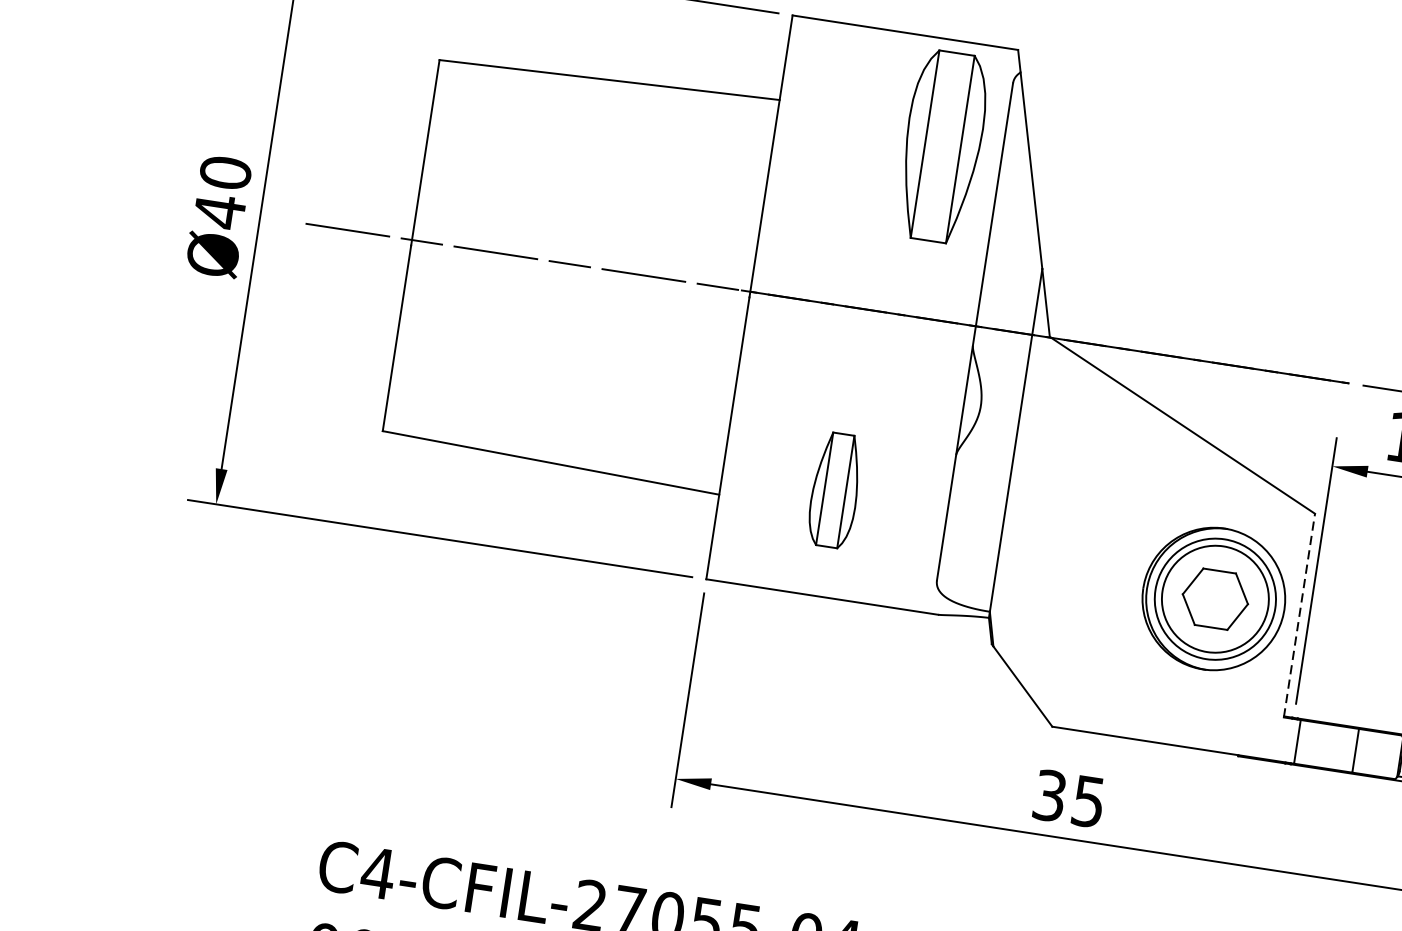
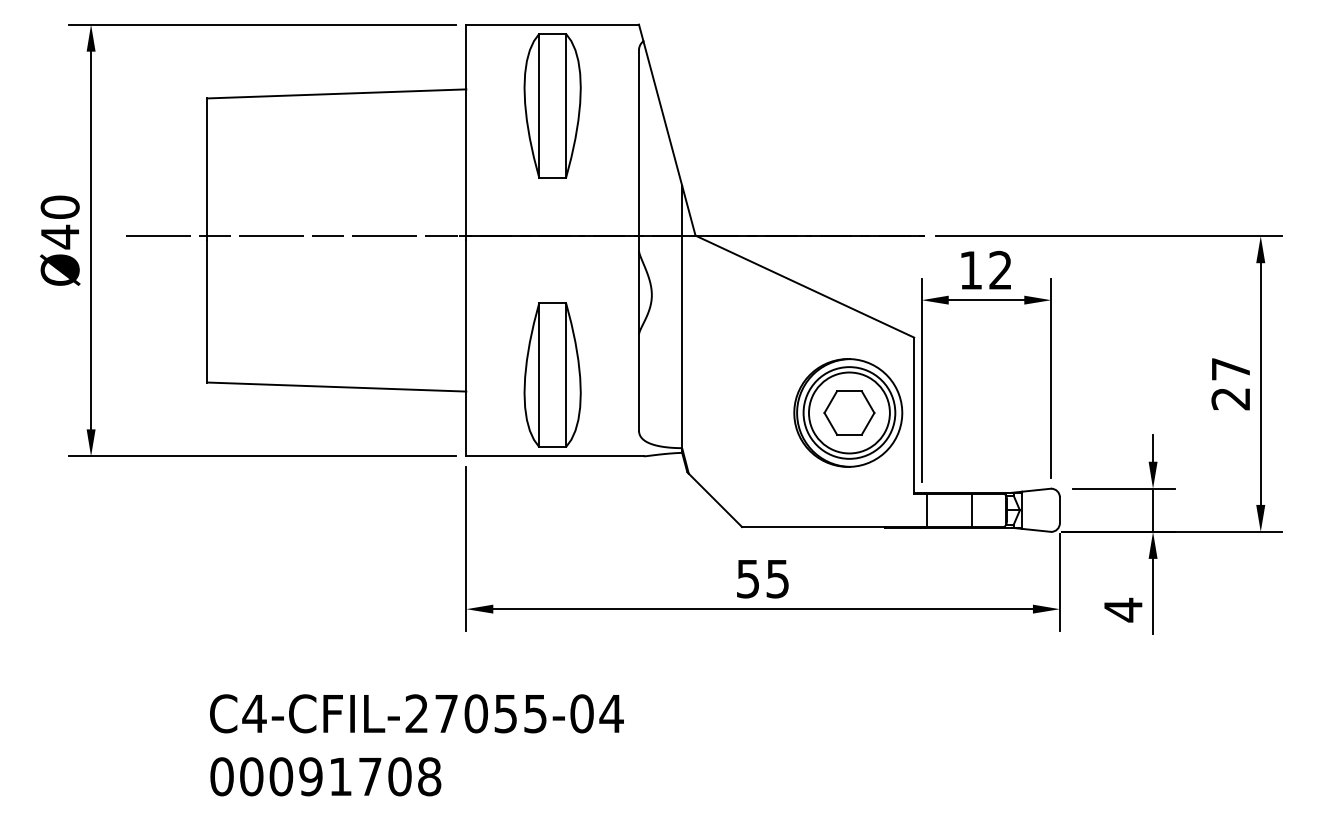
part: (942, 146) -> (552, 105), moved
part: (835, 489) -> (552, 374), size x1.67
line: (1299, 615) -> (914, 415), dashed -> solid
text: (1050, 795) -> (748, 578), 35 -> 55

